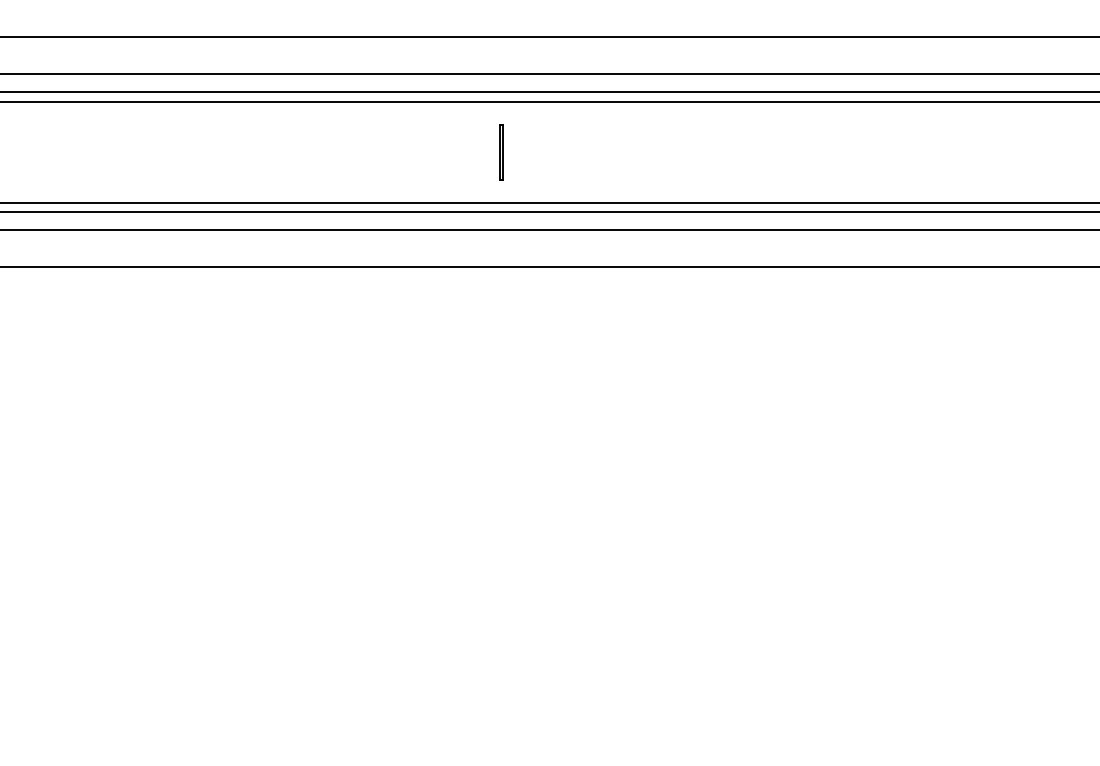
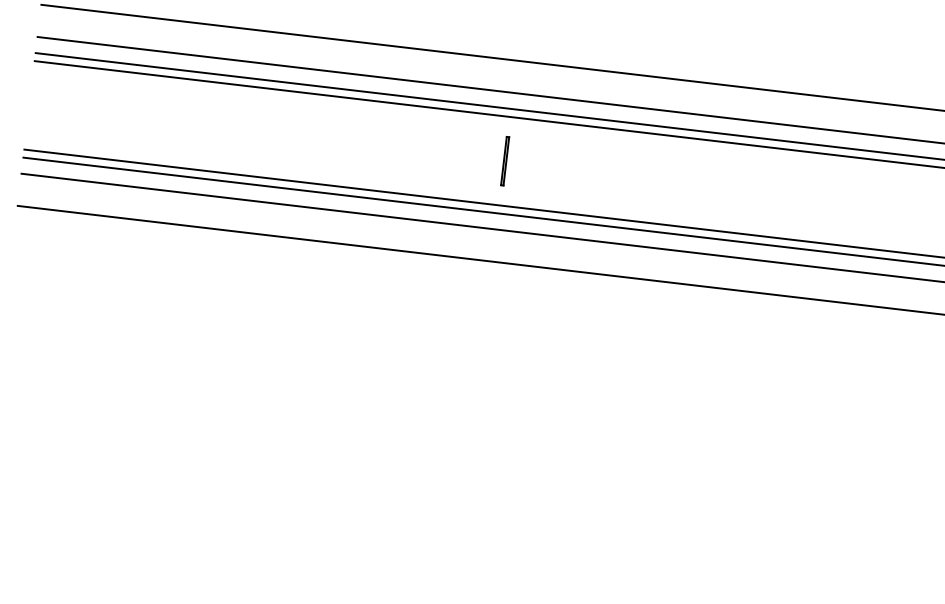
line: (500, 152) -> (504, 161), moved

